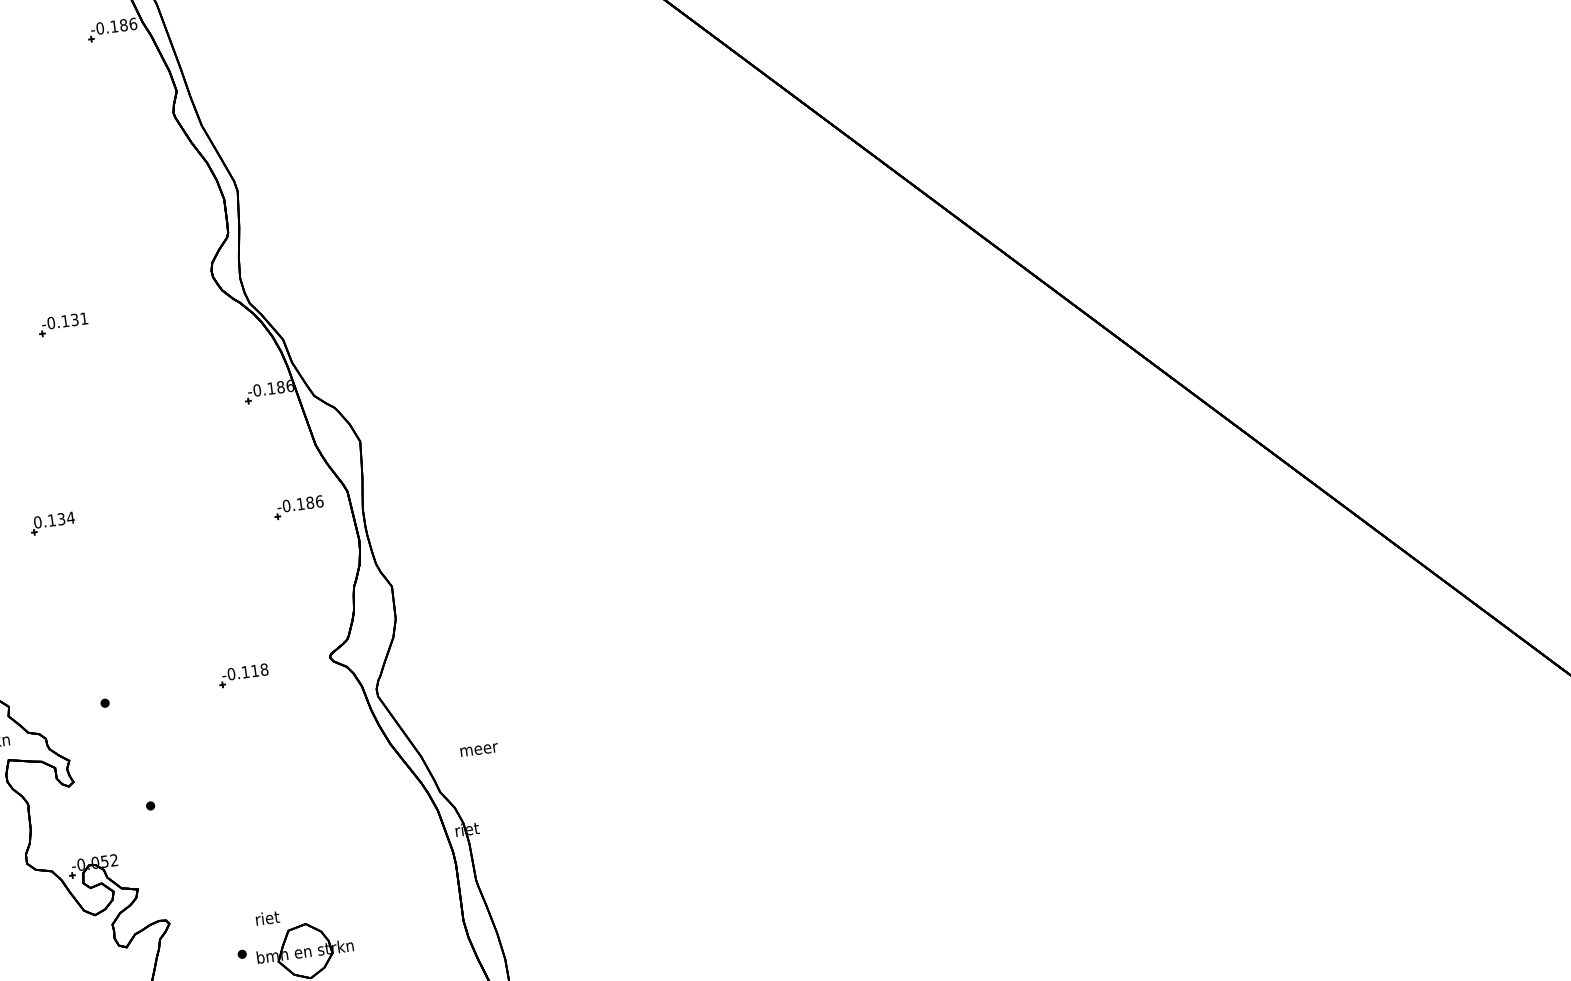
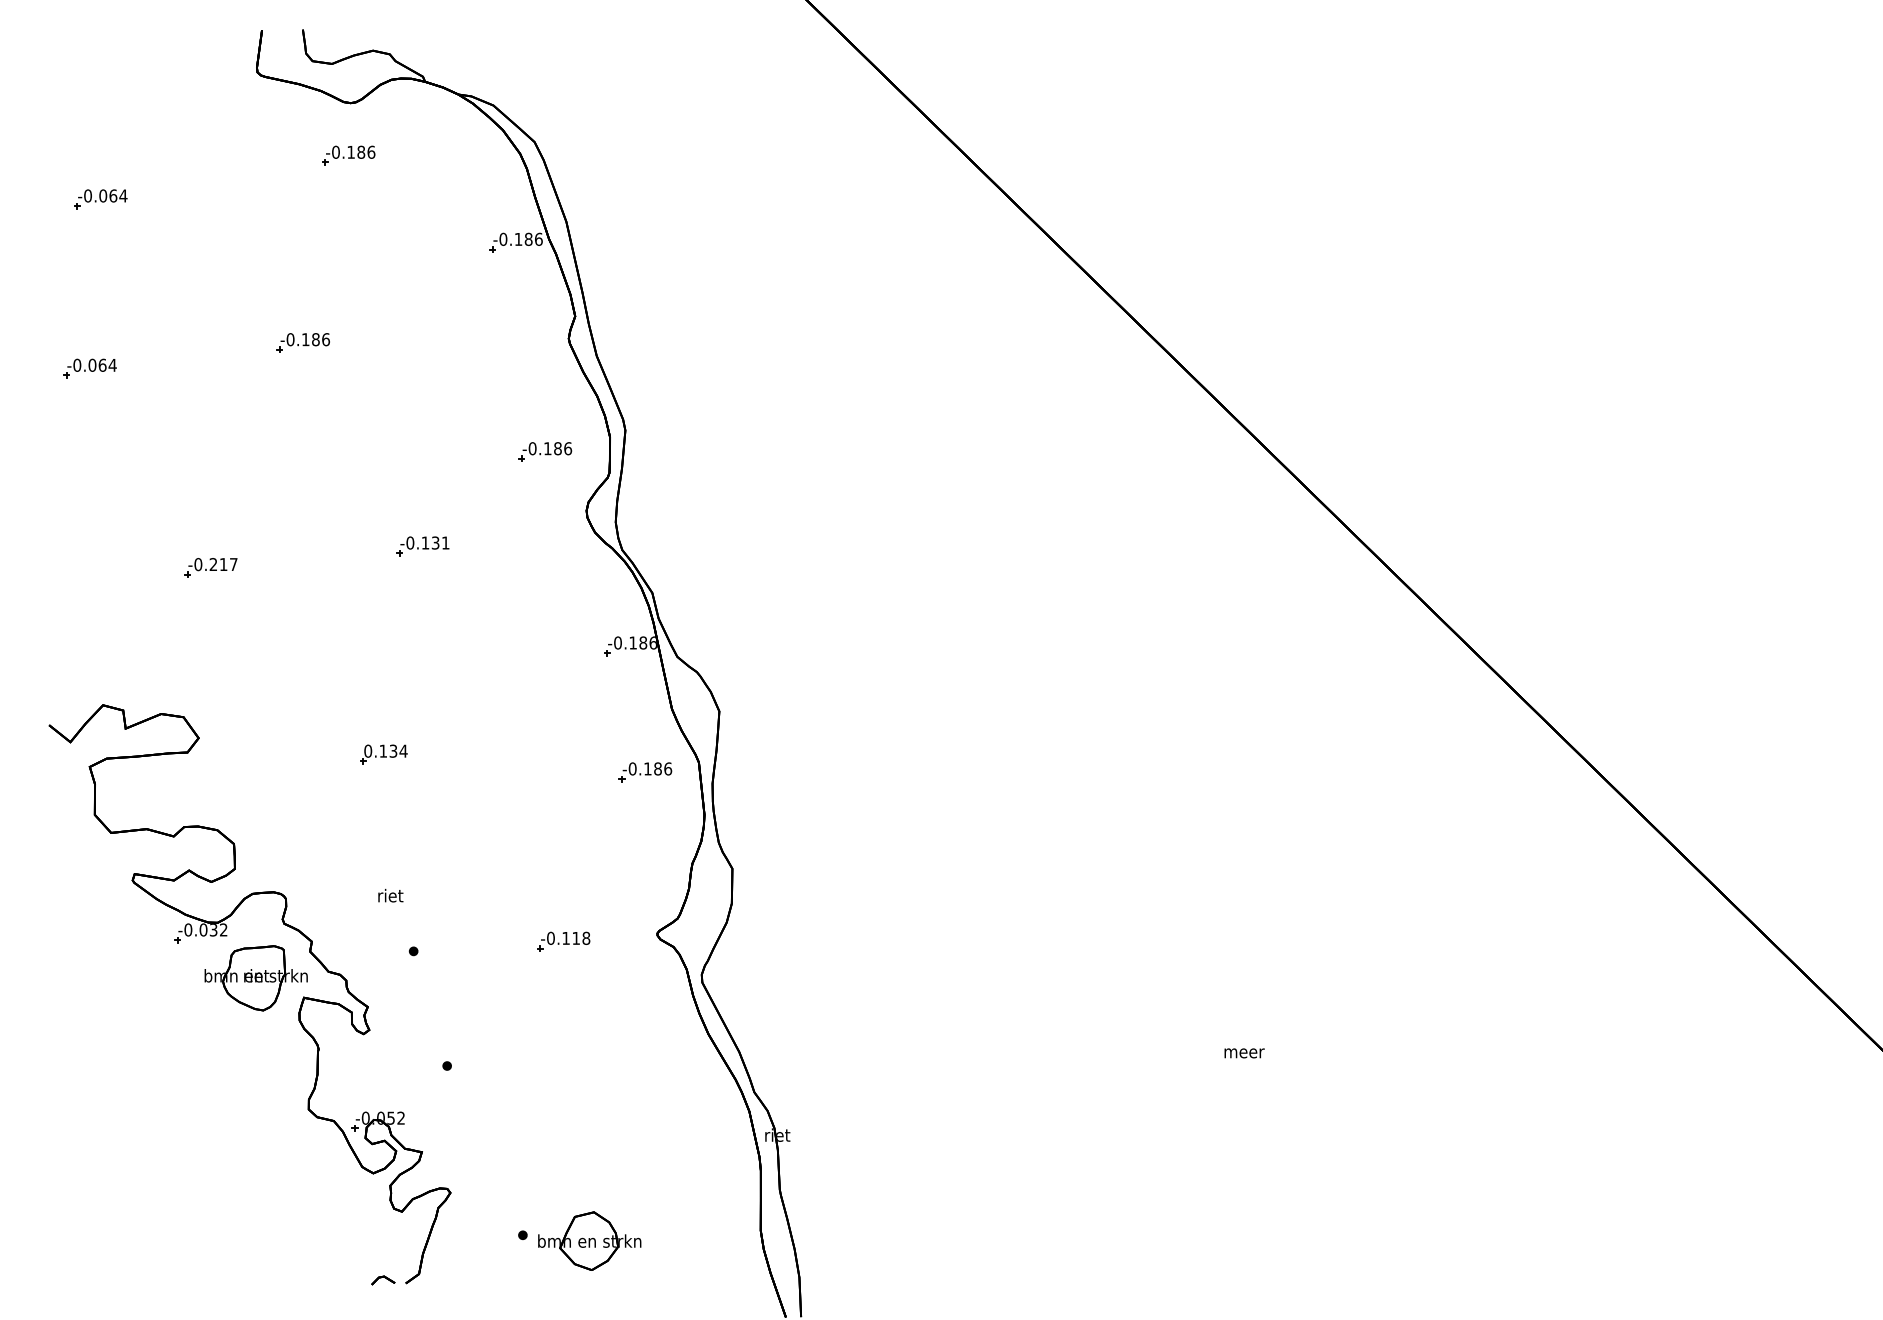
part: (165, 220) -> (545, 451), added
text: (479, 750) -> (1244, 1053), moved
text: (267, 917) -> (390, 895), moved

